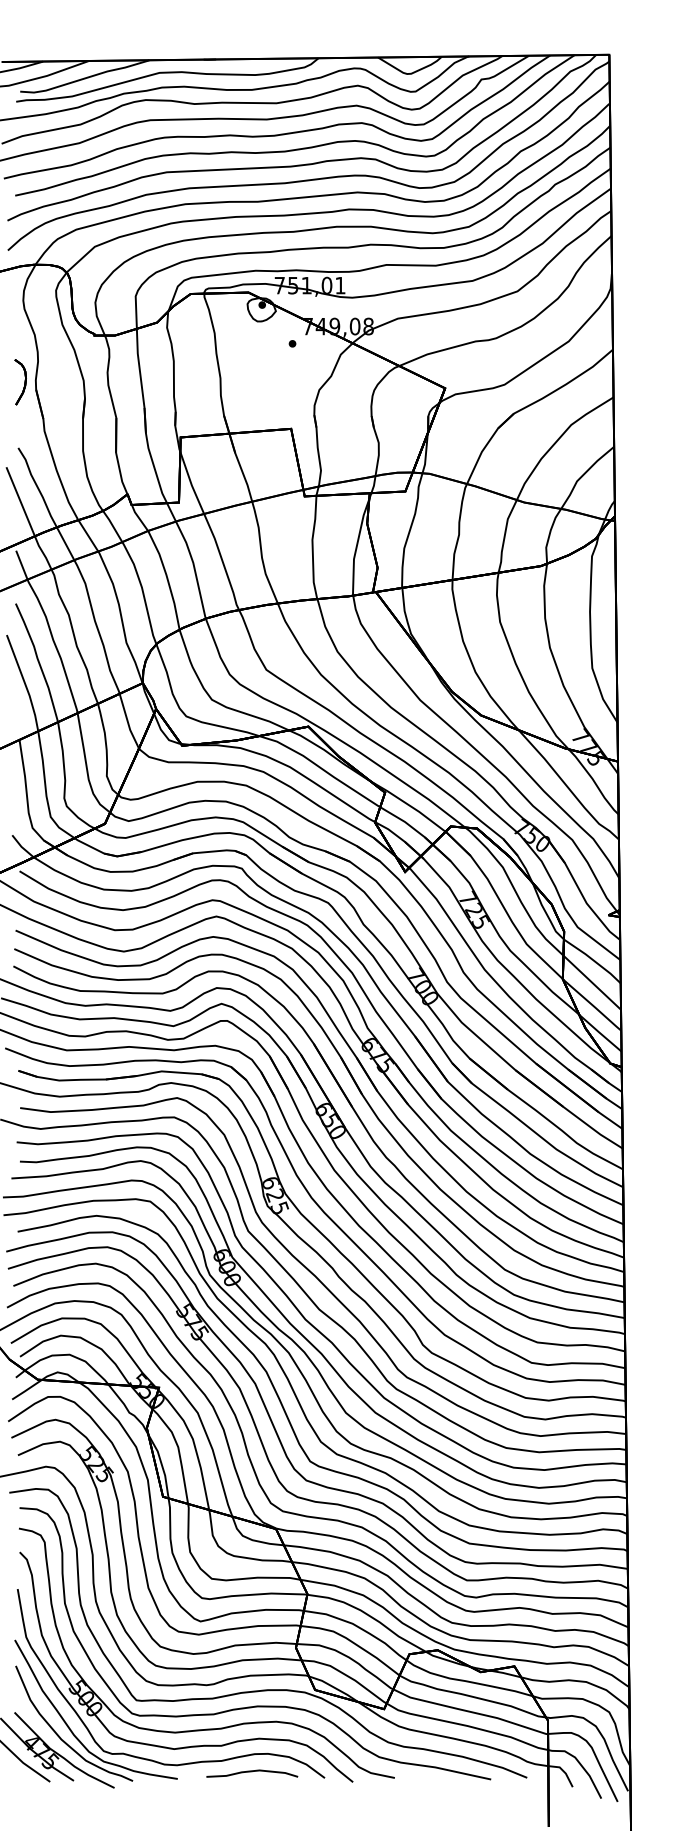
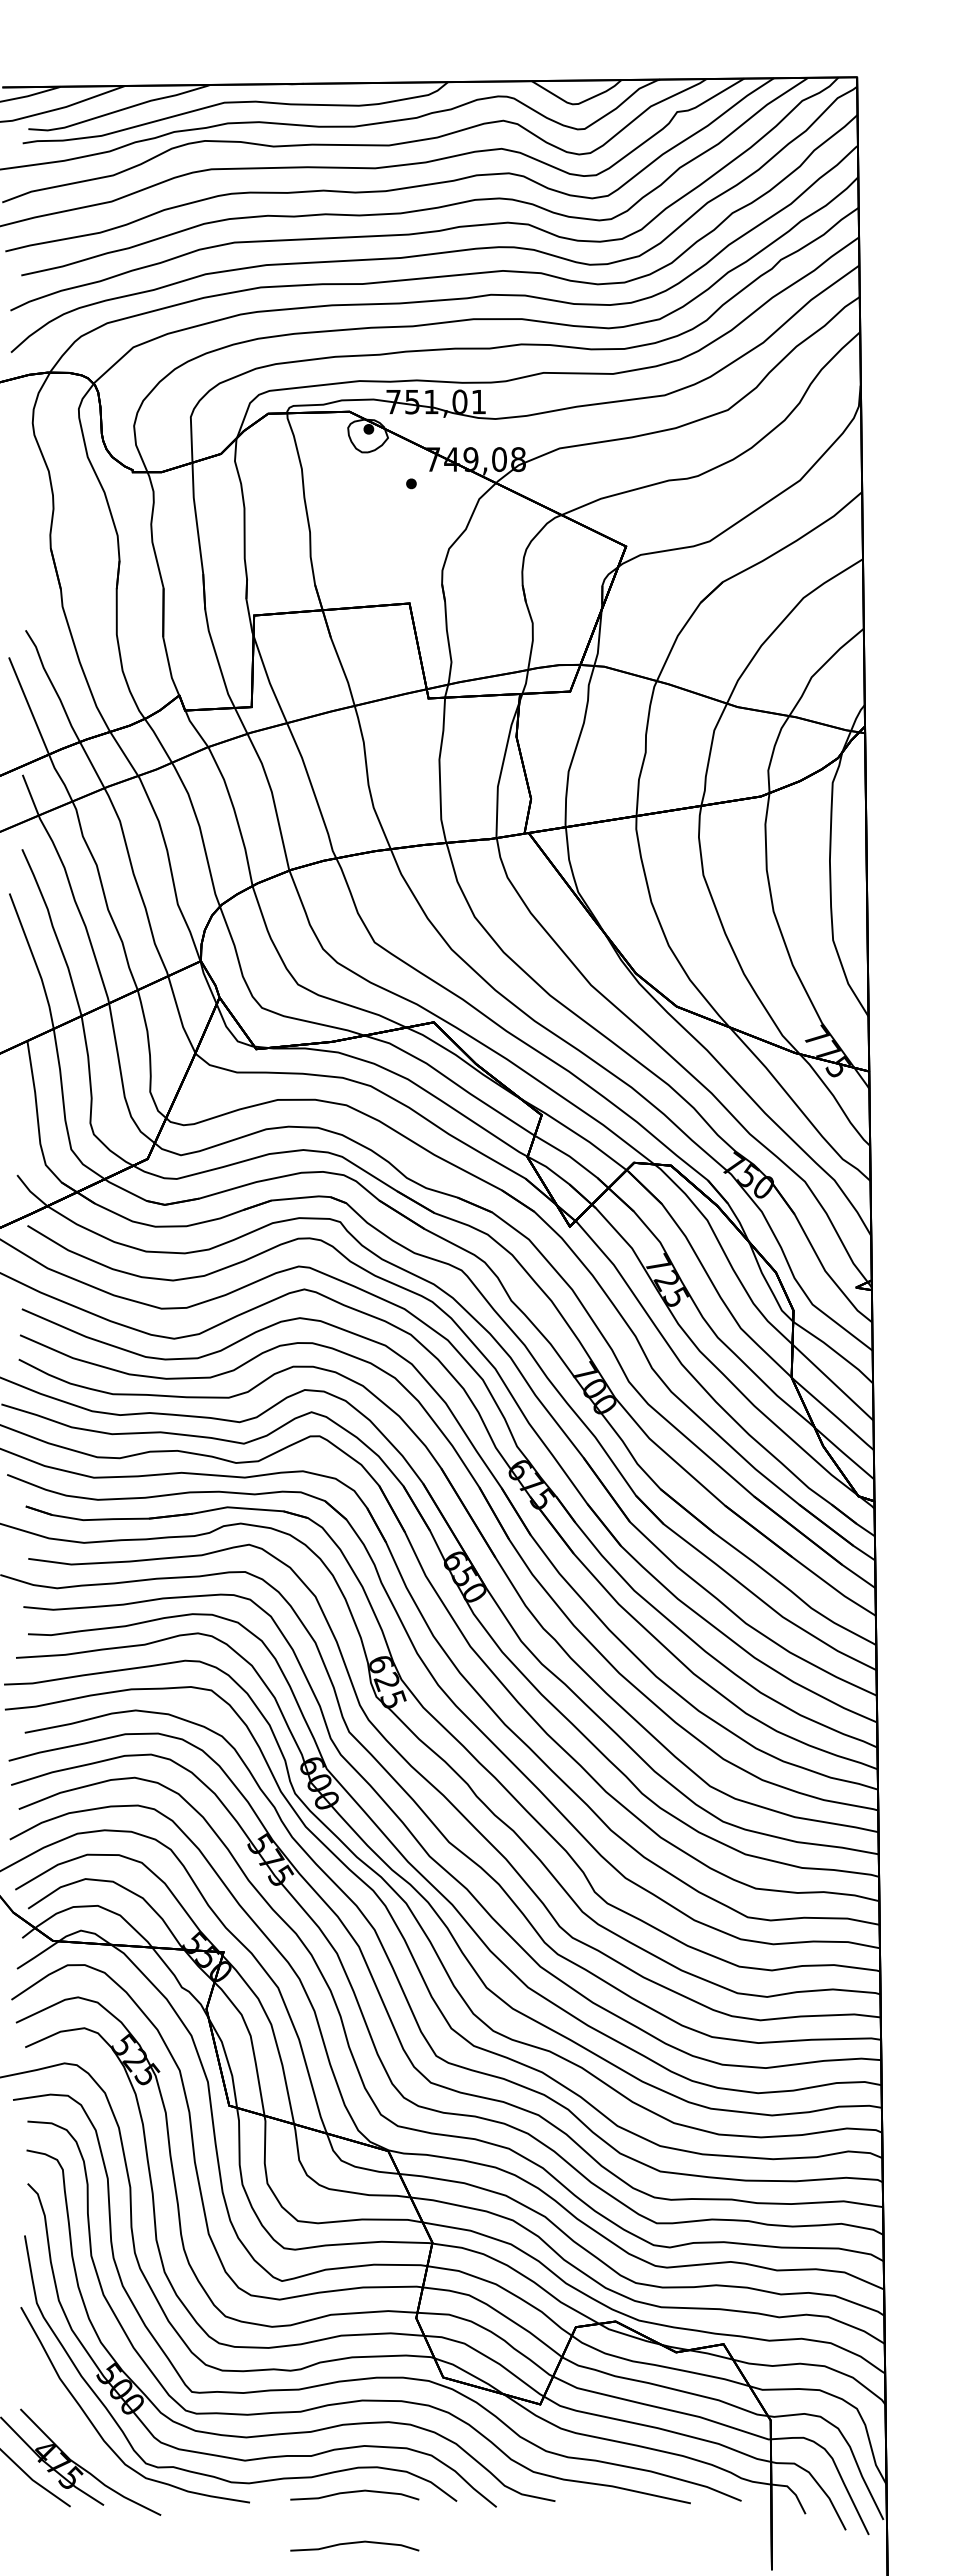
part: (24, 382) -> (34, 538), removed
curve: (57, 1734) -> (81, 2439), removed
curve: (252, 1808) -> (354, 2543), added

